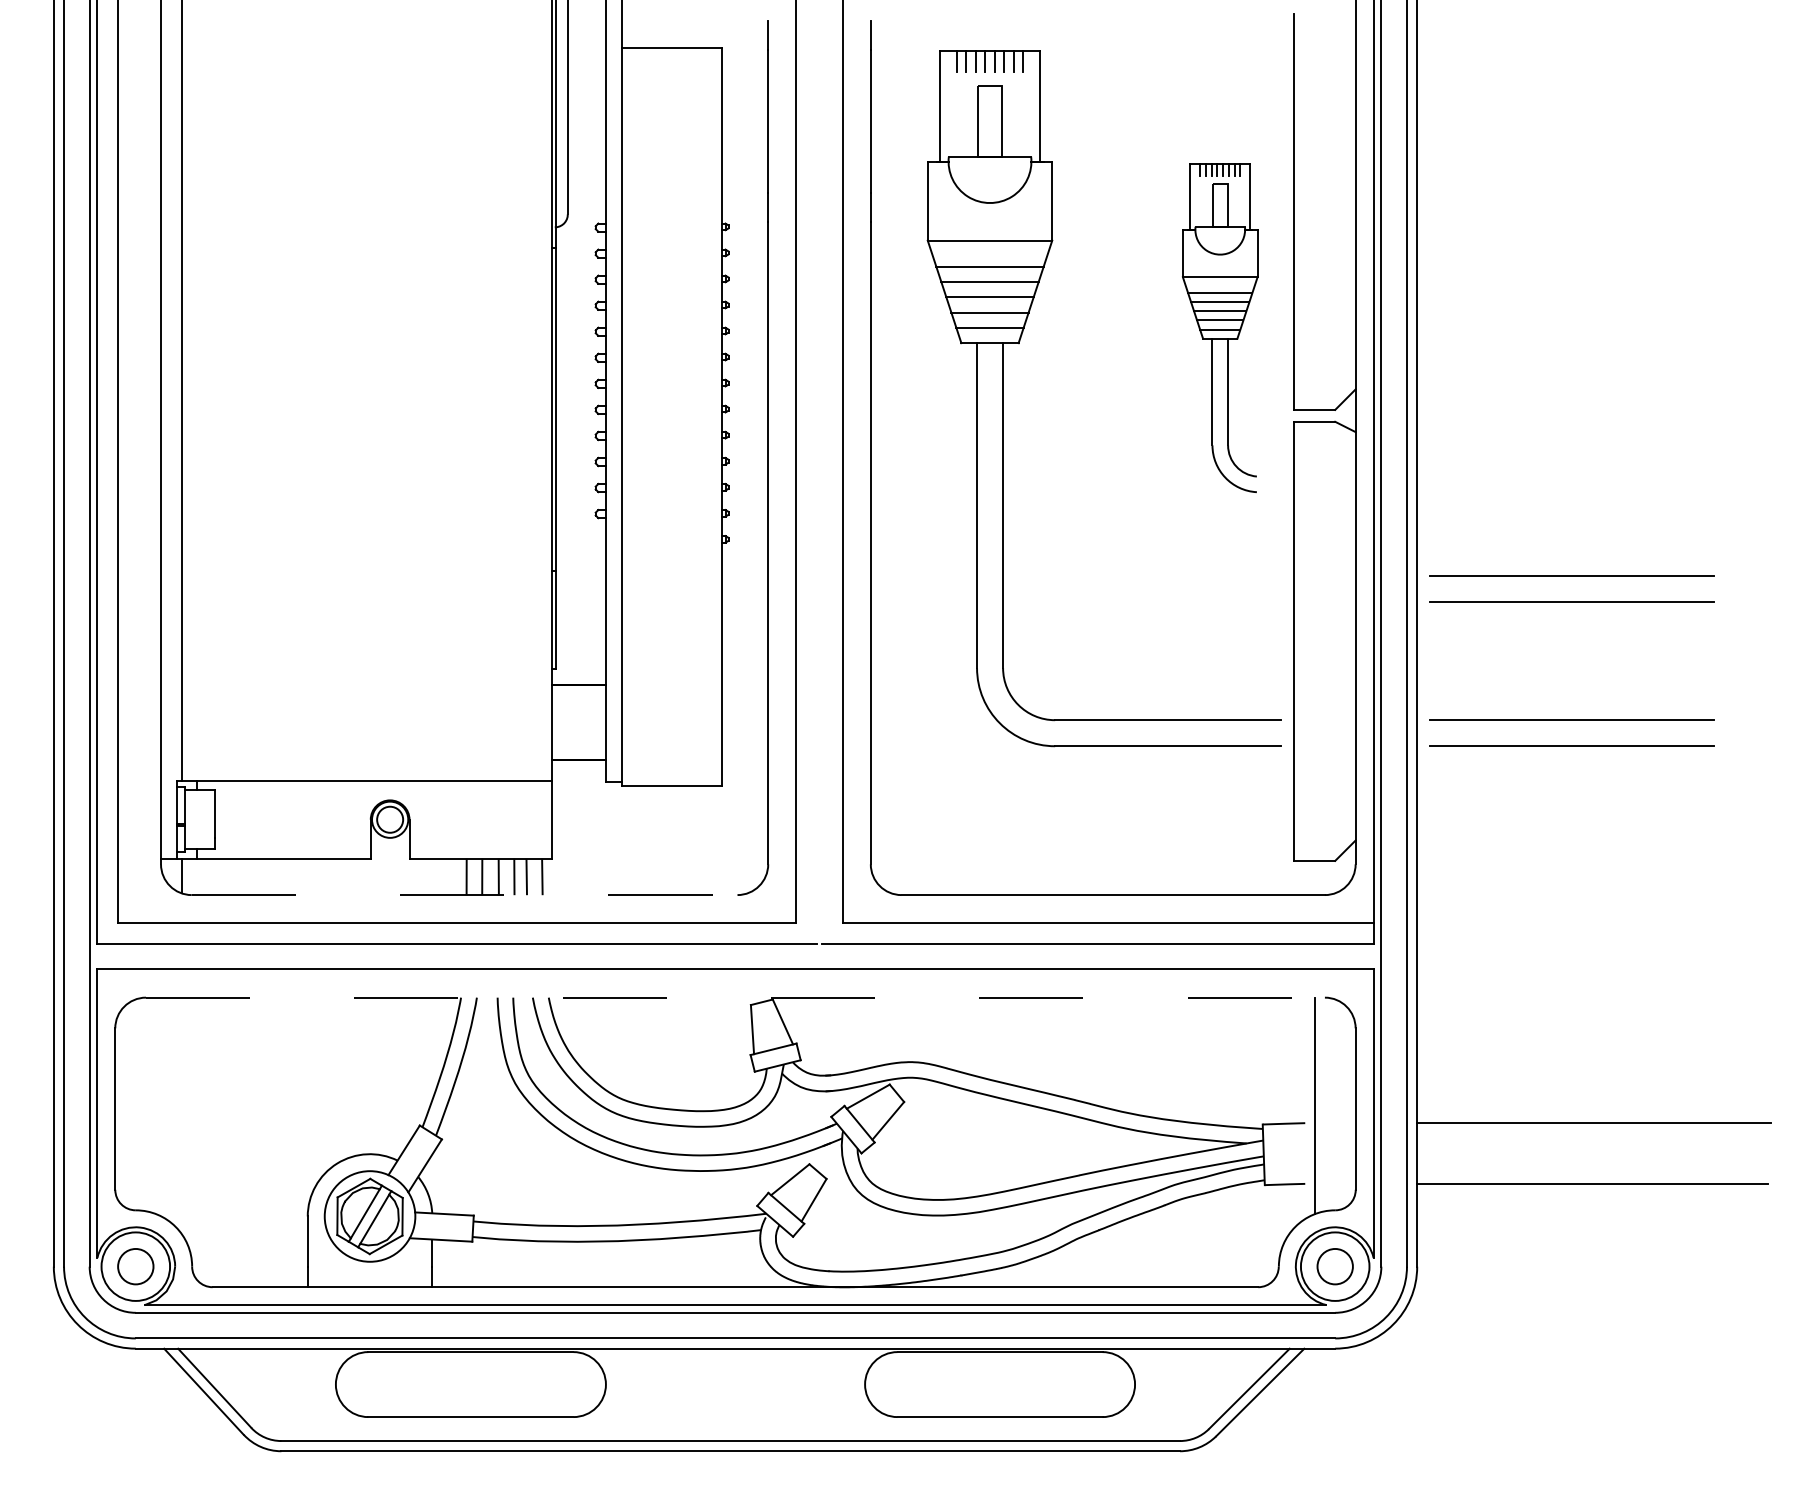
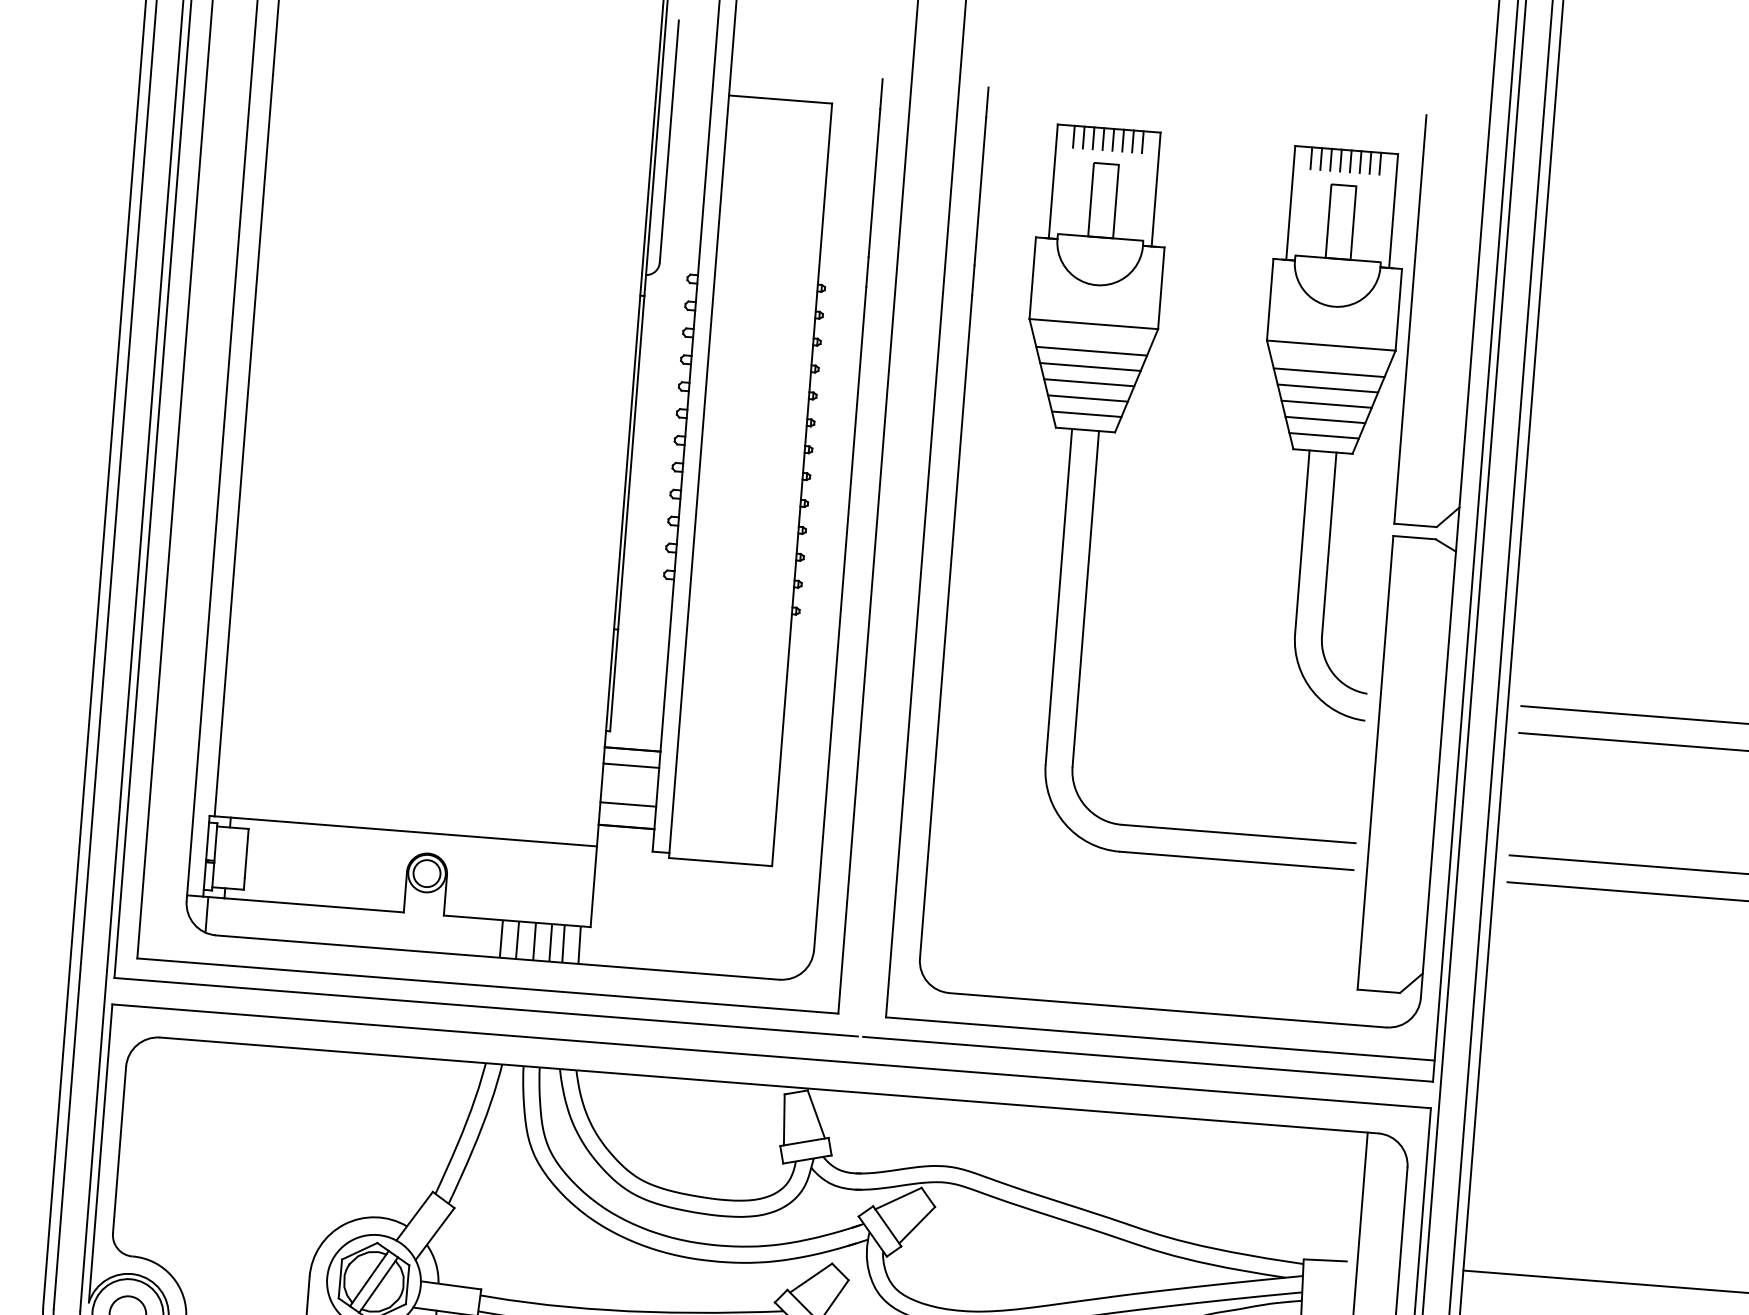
part: (1220, 327) -> (1324, 432), size x1.67
line: (578, 700) -> (631, 765), added
line: (578, 738) -> (628, 804), added
line: (464, 895) -> (497, 957), dashed -> solid
line: (735, 997) -> (769, 1085), dashed -> solid

